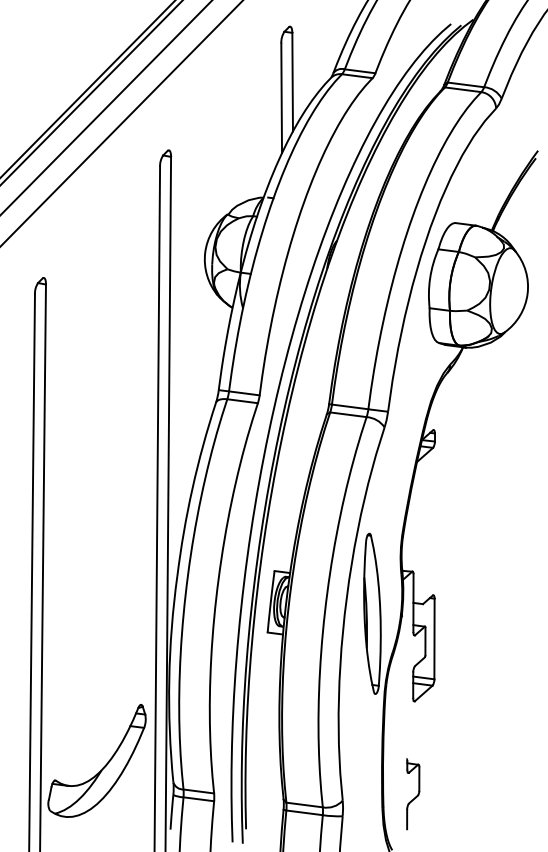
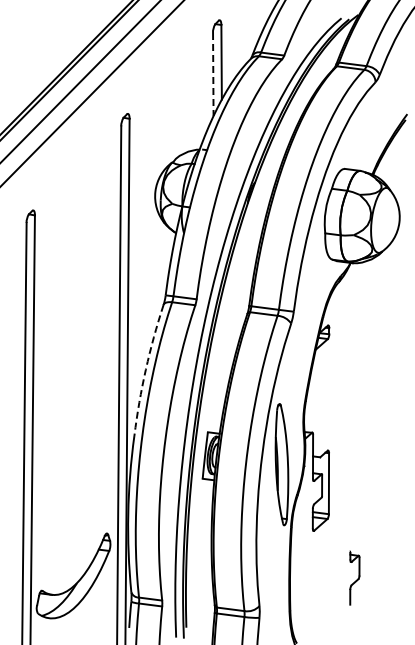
line: (281, 98) -> (213, 74), solid -> dashed
arc: (192, 488) -> (145, 369), solid -> dashed
part: (412, 793) -> (354, 577), moved

